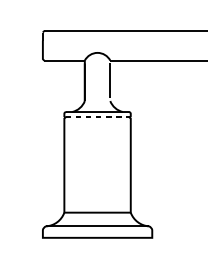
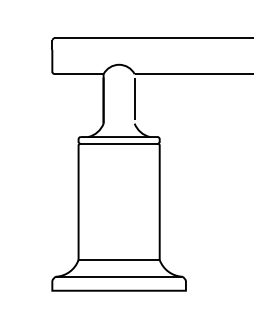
line: (97, 117) -> (119, 143), dashed -> solid

